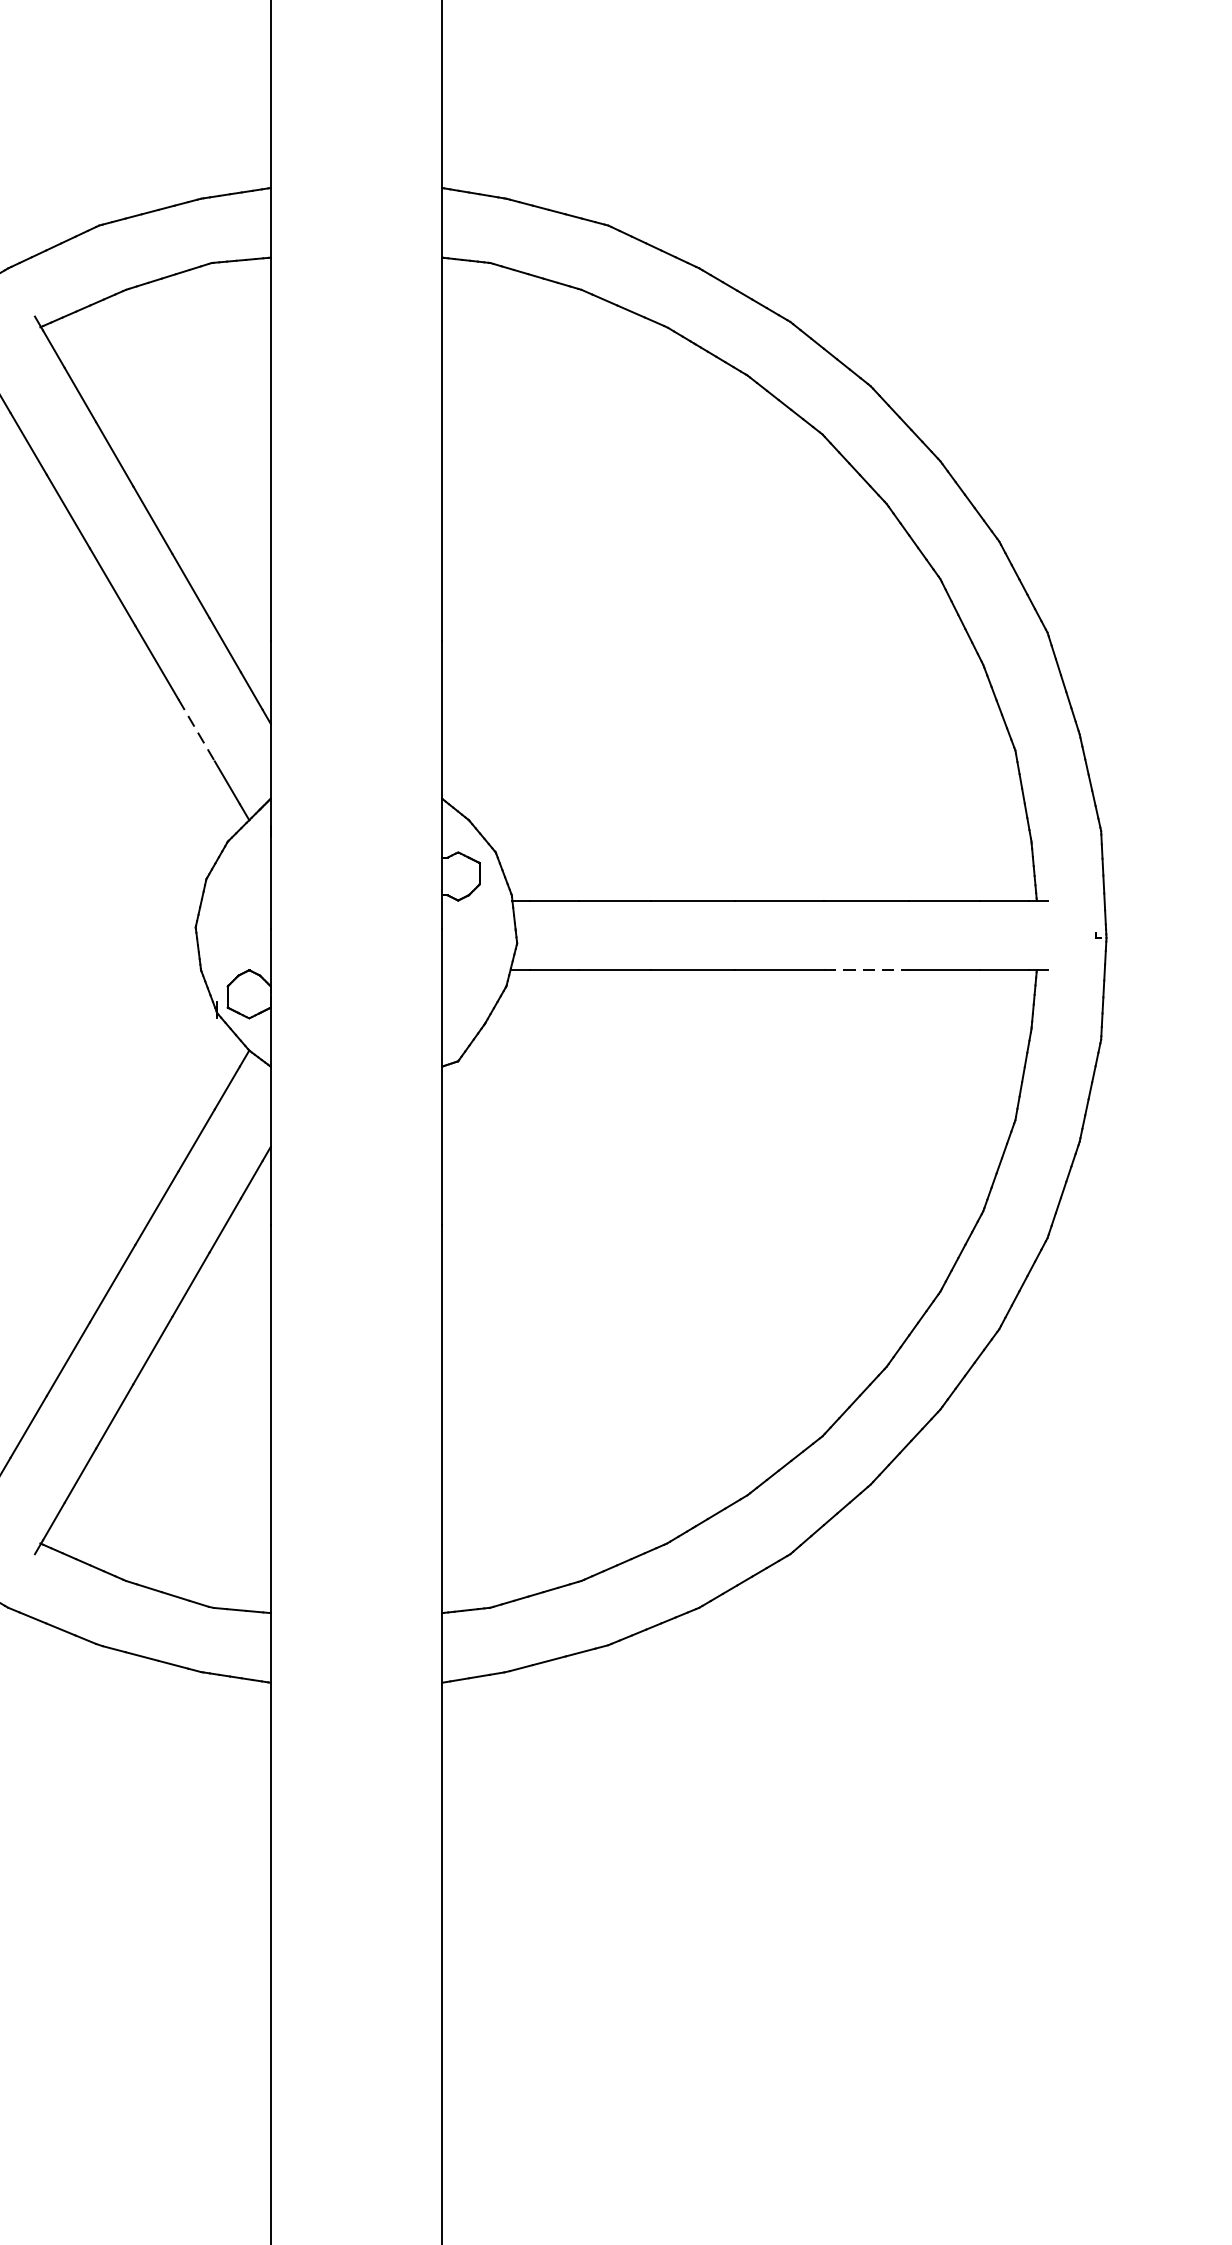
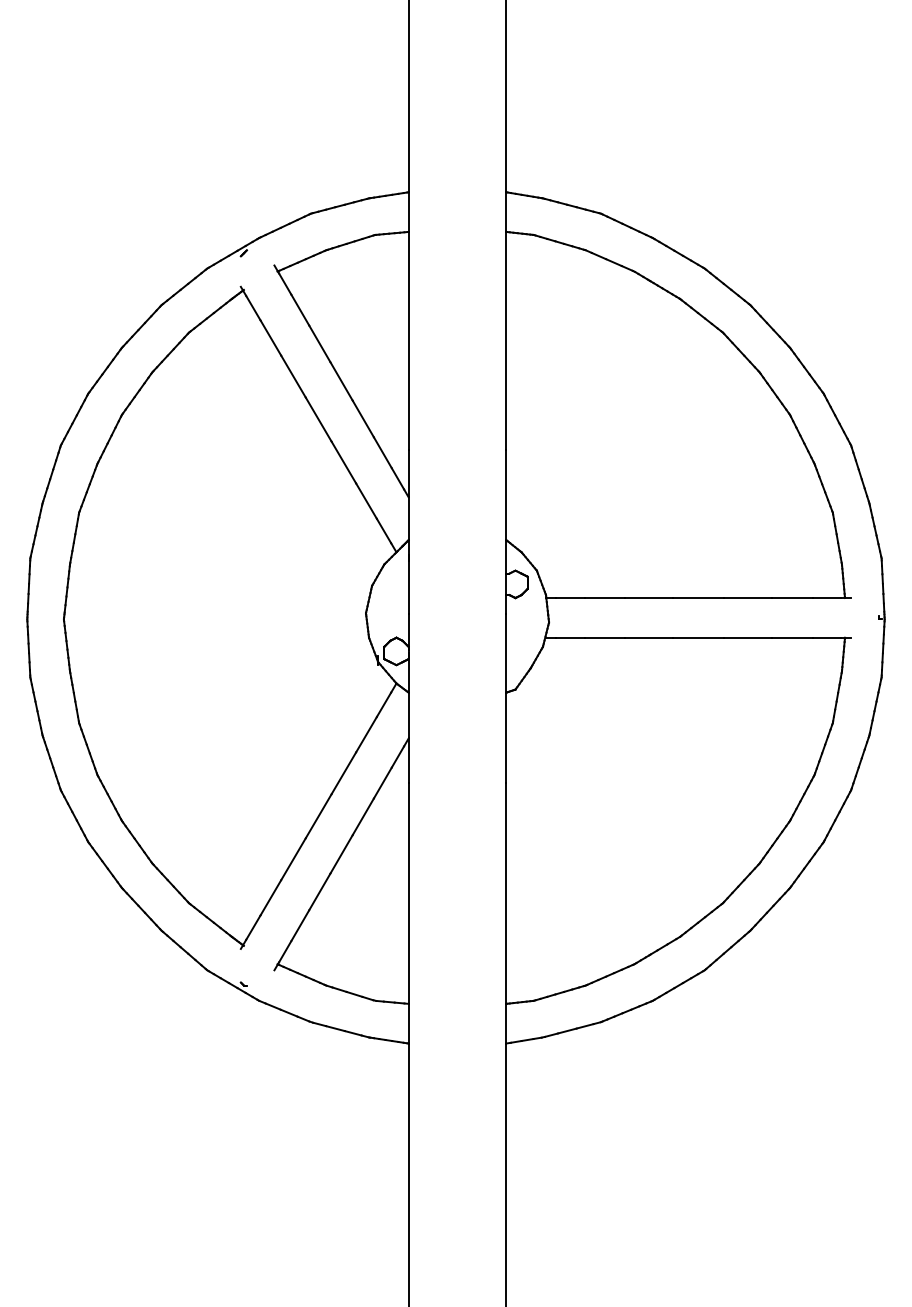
line: (196, 730) -> (366, 501), dashed -> solid
line: (867, 969) -> (748, 637), dashed -> solid

